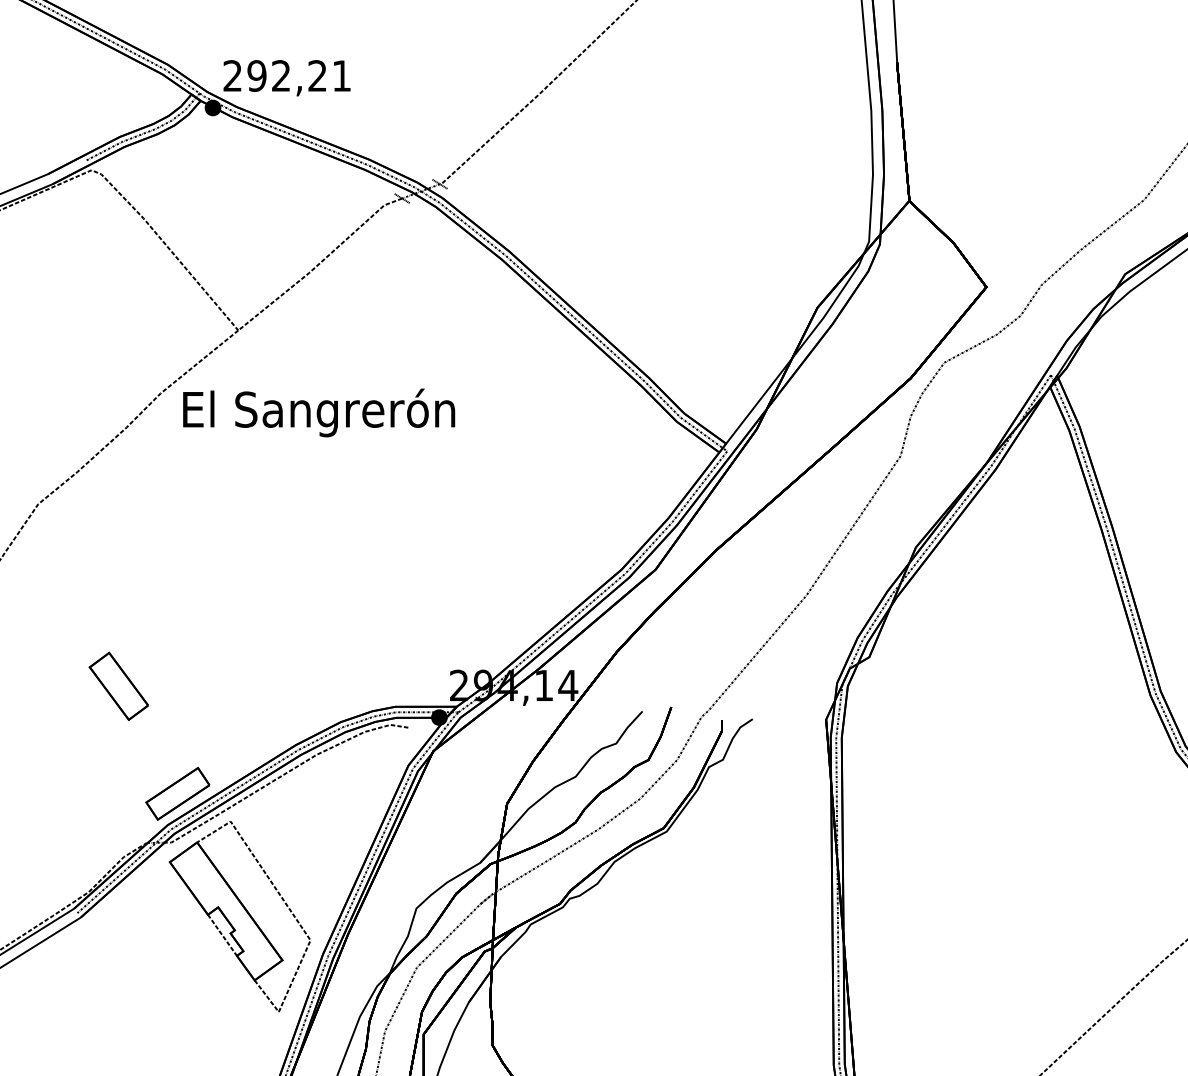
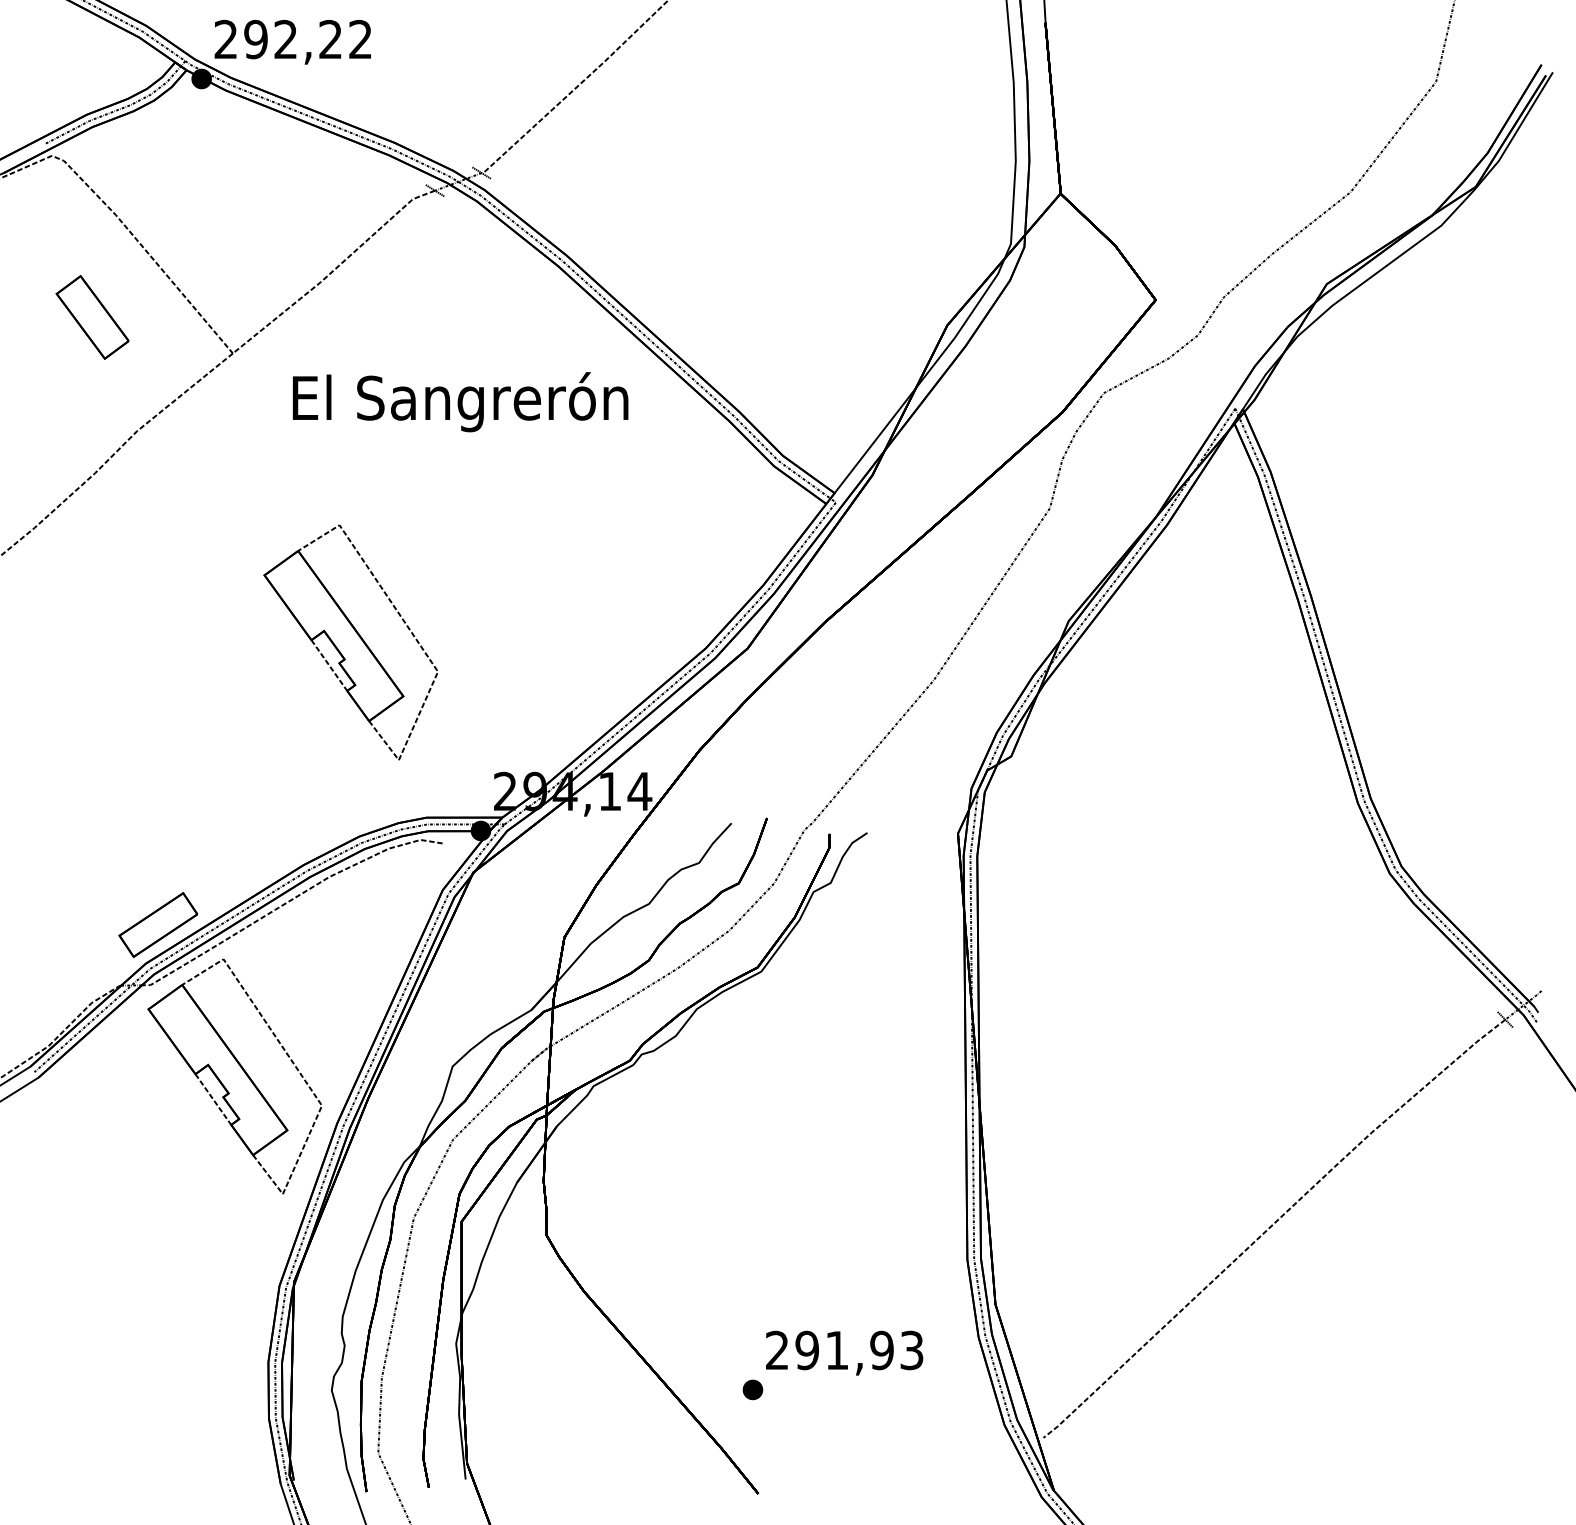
text: (341, 75) -> (360, 38), 292,21 -> 292,22
text: (319, 413) -> (460, 402), moved
part: (333, 564) -> (350, 642), added
part: (118, 686) -> (92, 317), moved

